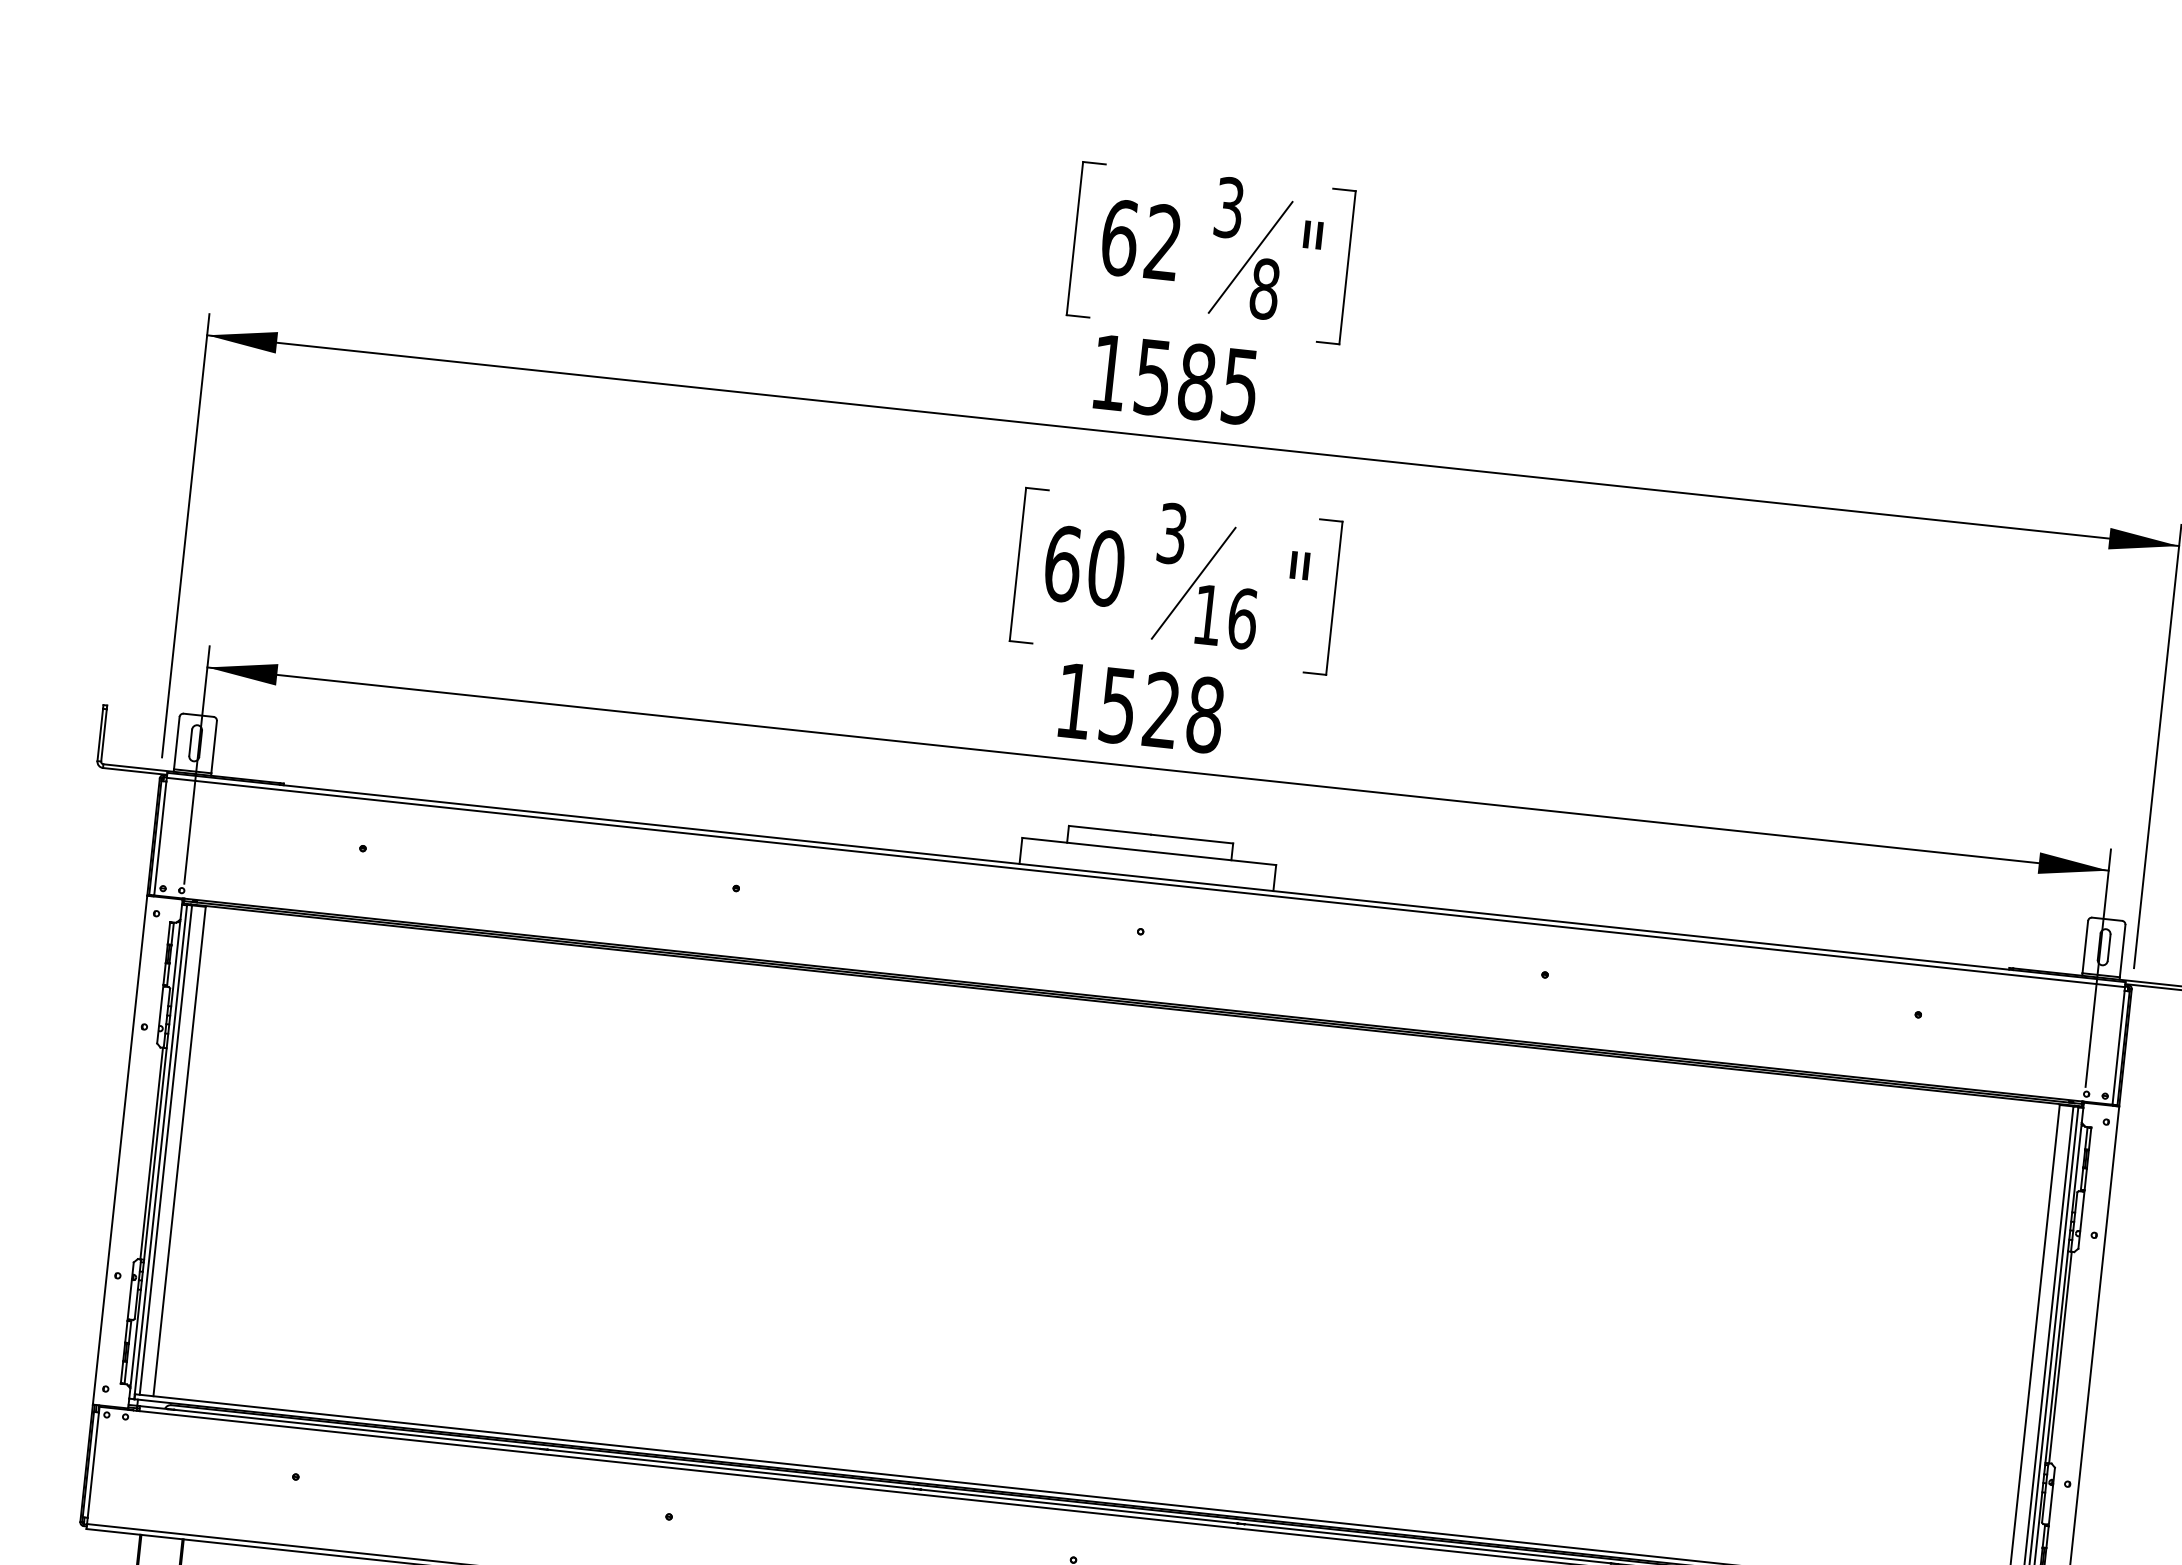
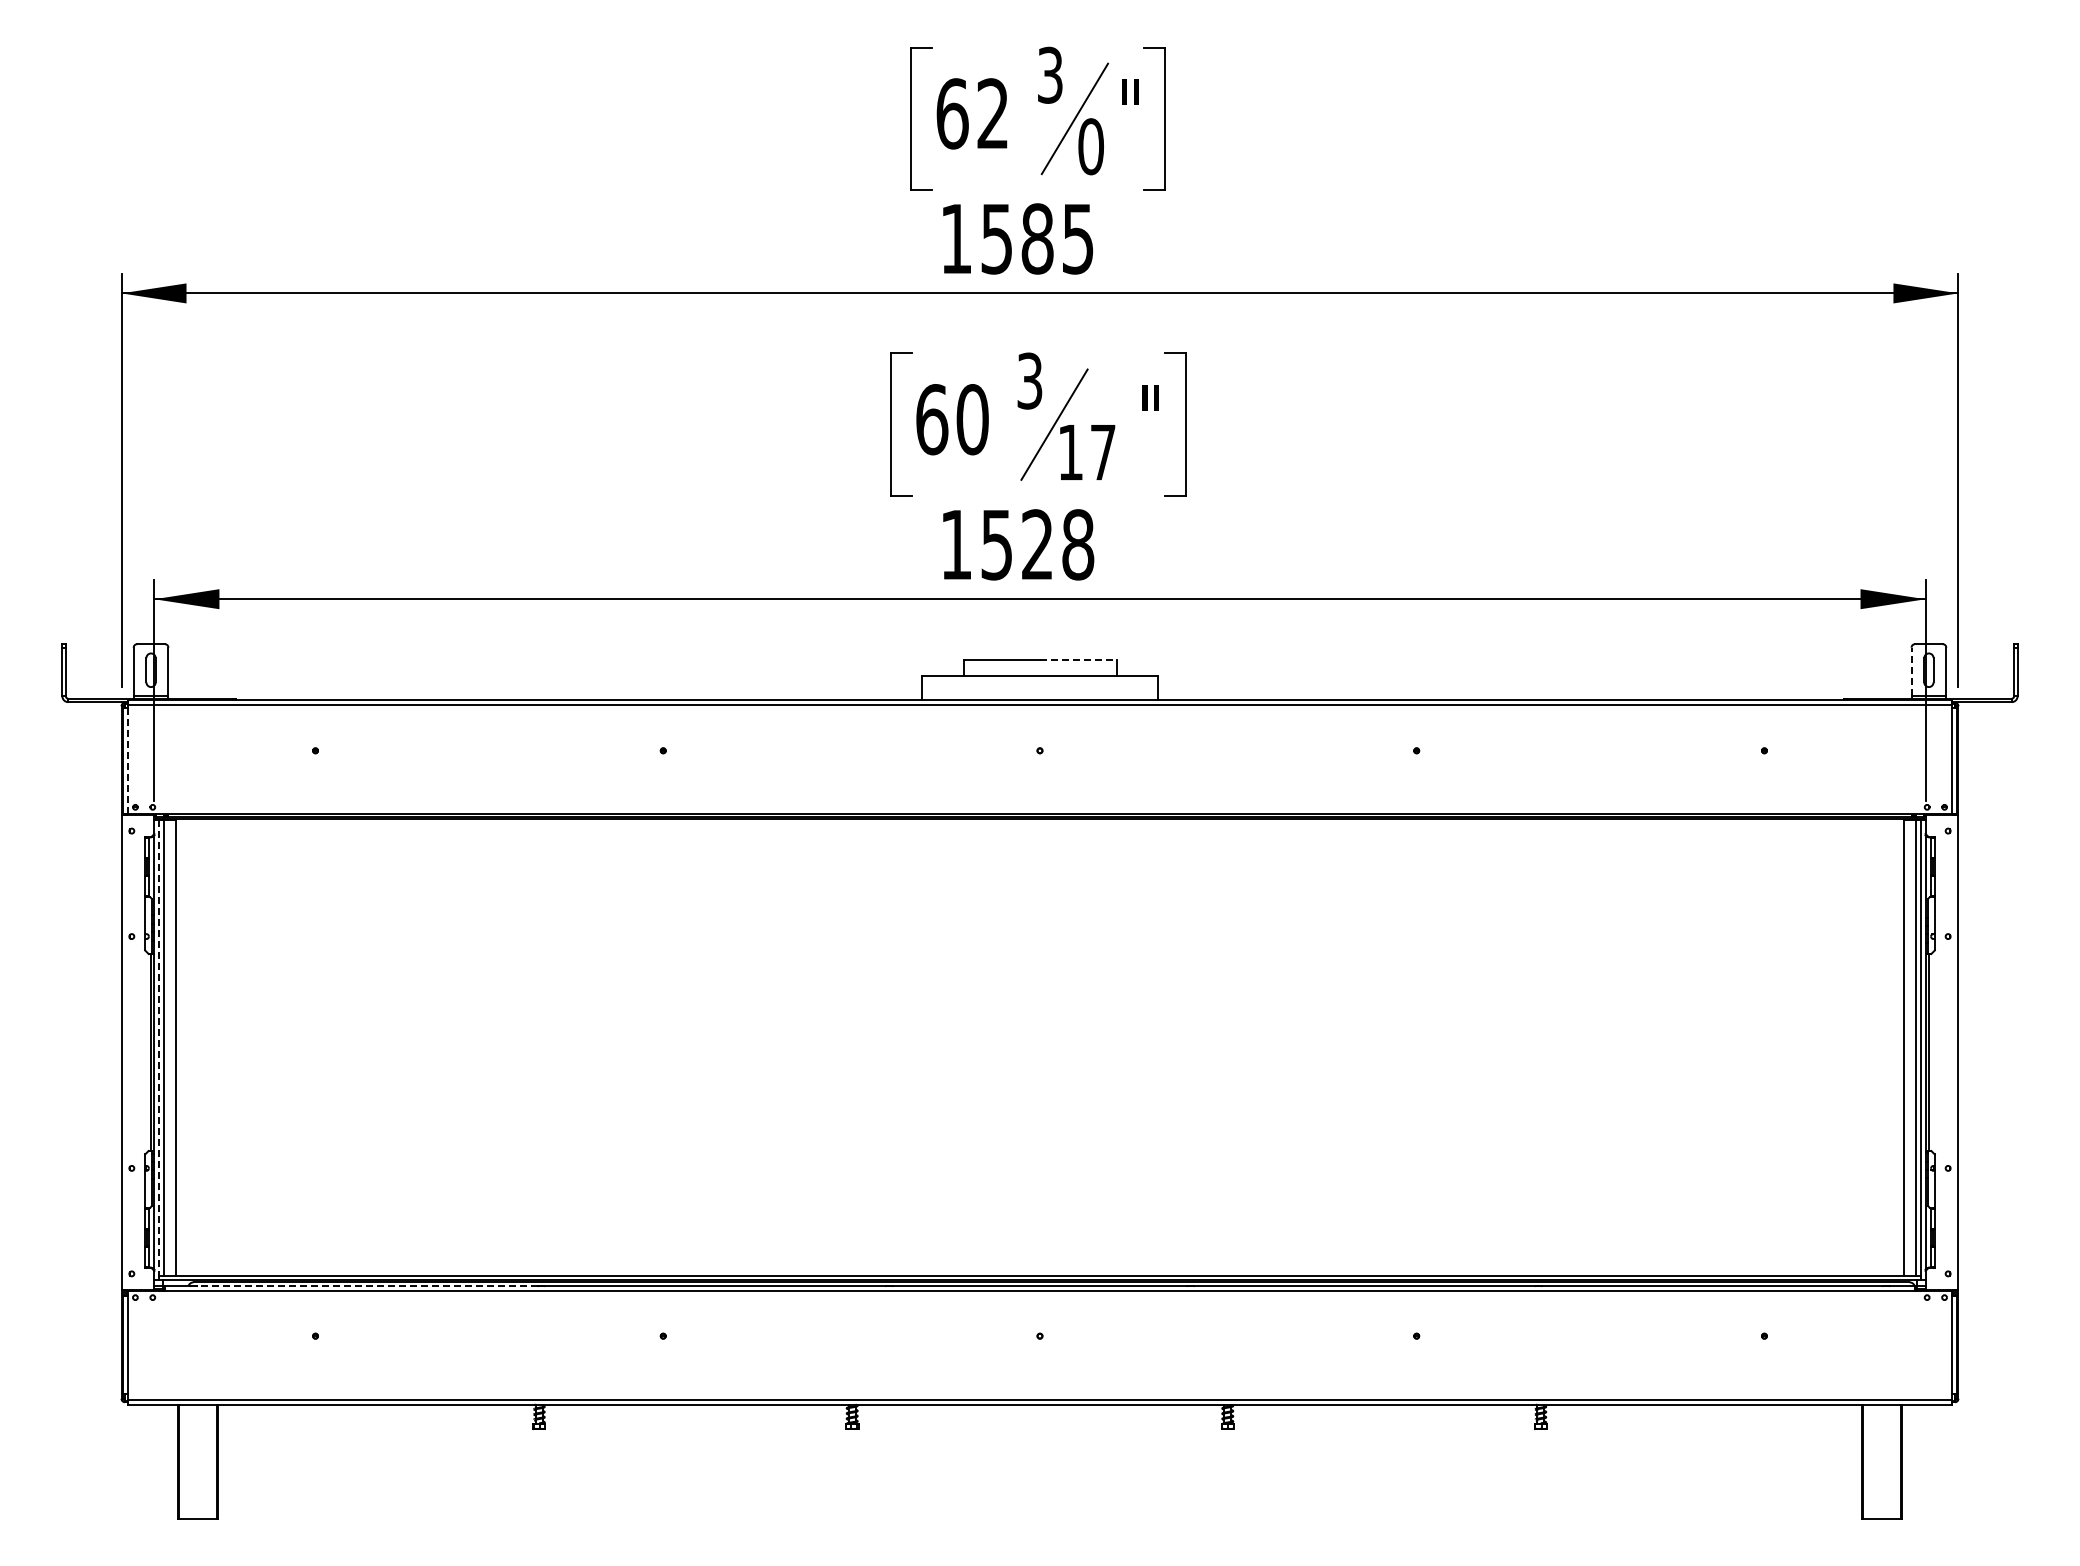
text: (1264, 288) -> (1090, 146), 8 -> 0
text: (1243, 618) -> (1103, 452), 16 -> 17
line: (159, 838) -> (127, 761), solid -> dashed
line: (1192, 839) -> (1078, 660), solid -> dashed
line: (2085, 946) -> (1911, 671), solid -> dashed
line: (161, 1152) -> (159, 1050), solid -> dashed
line: (357, 1429) -> (367, 1286), solid -> dashed

